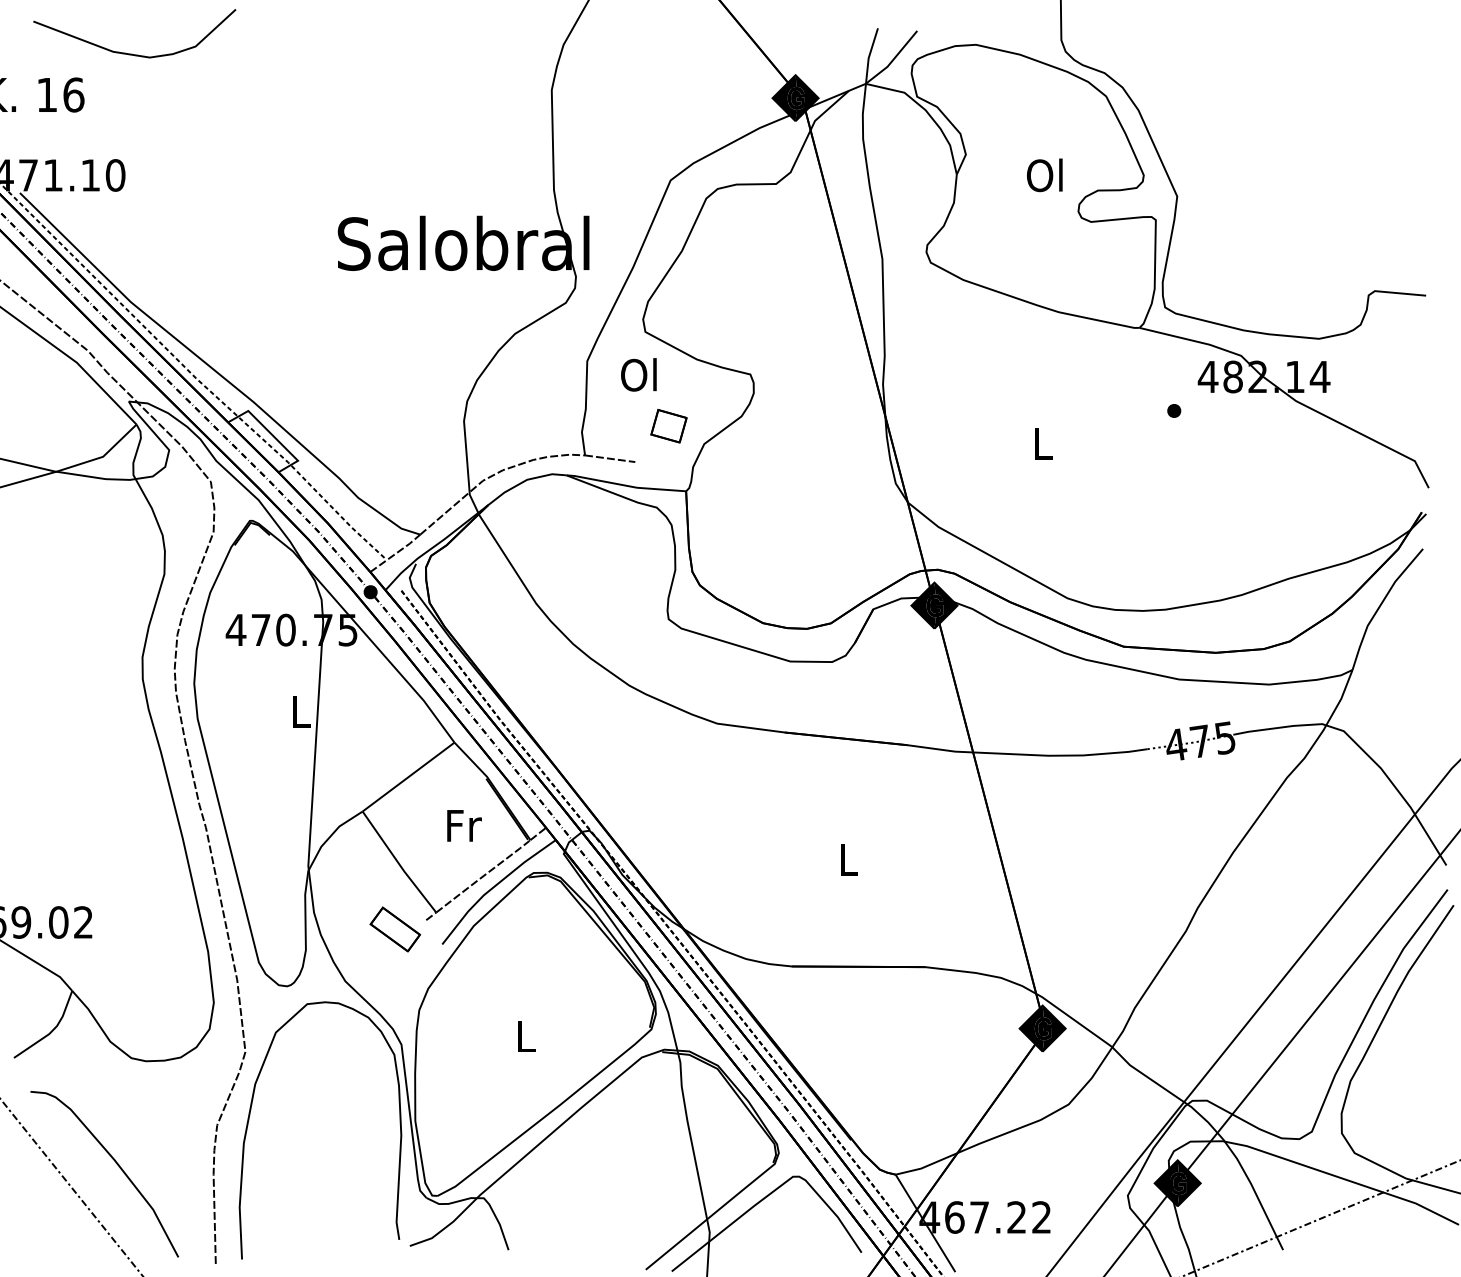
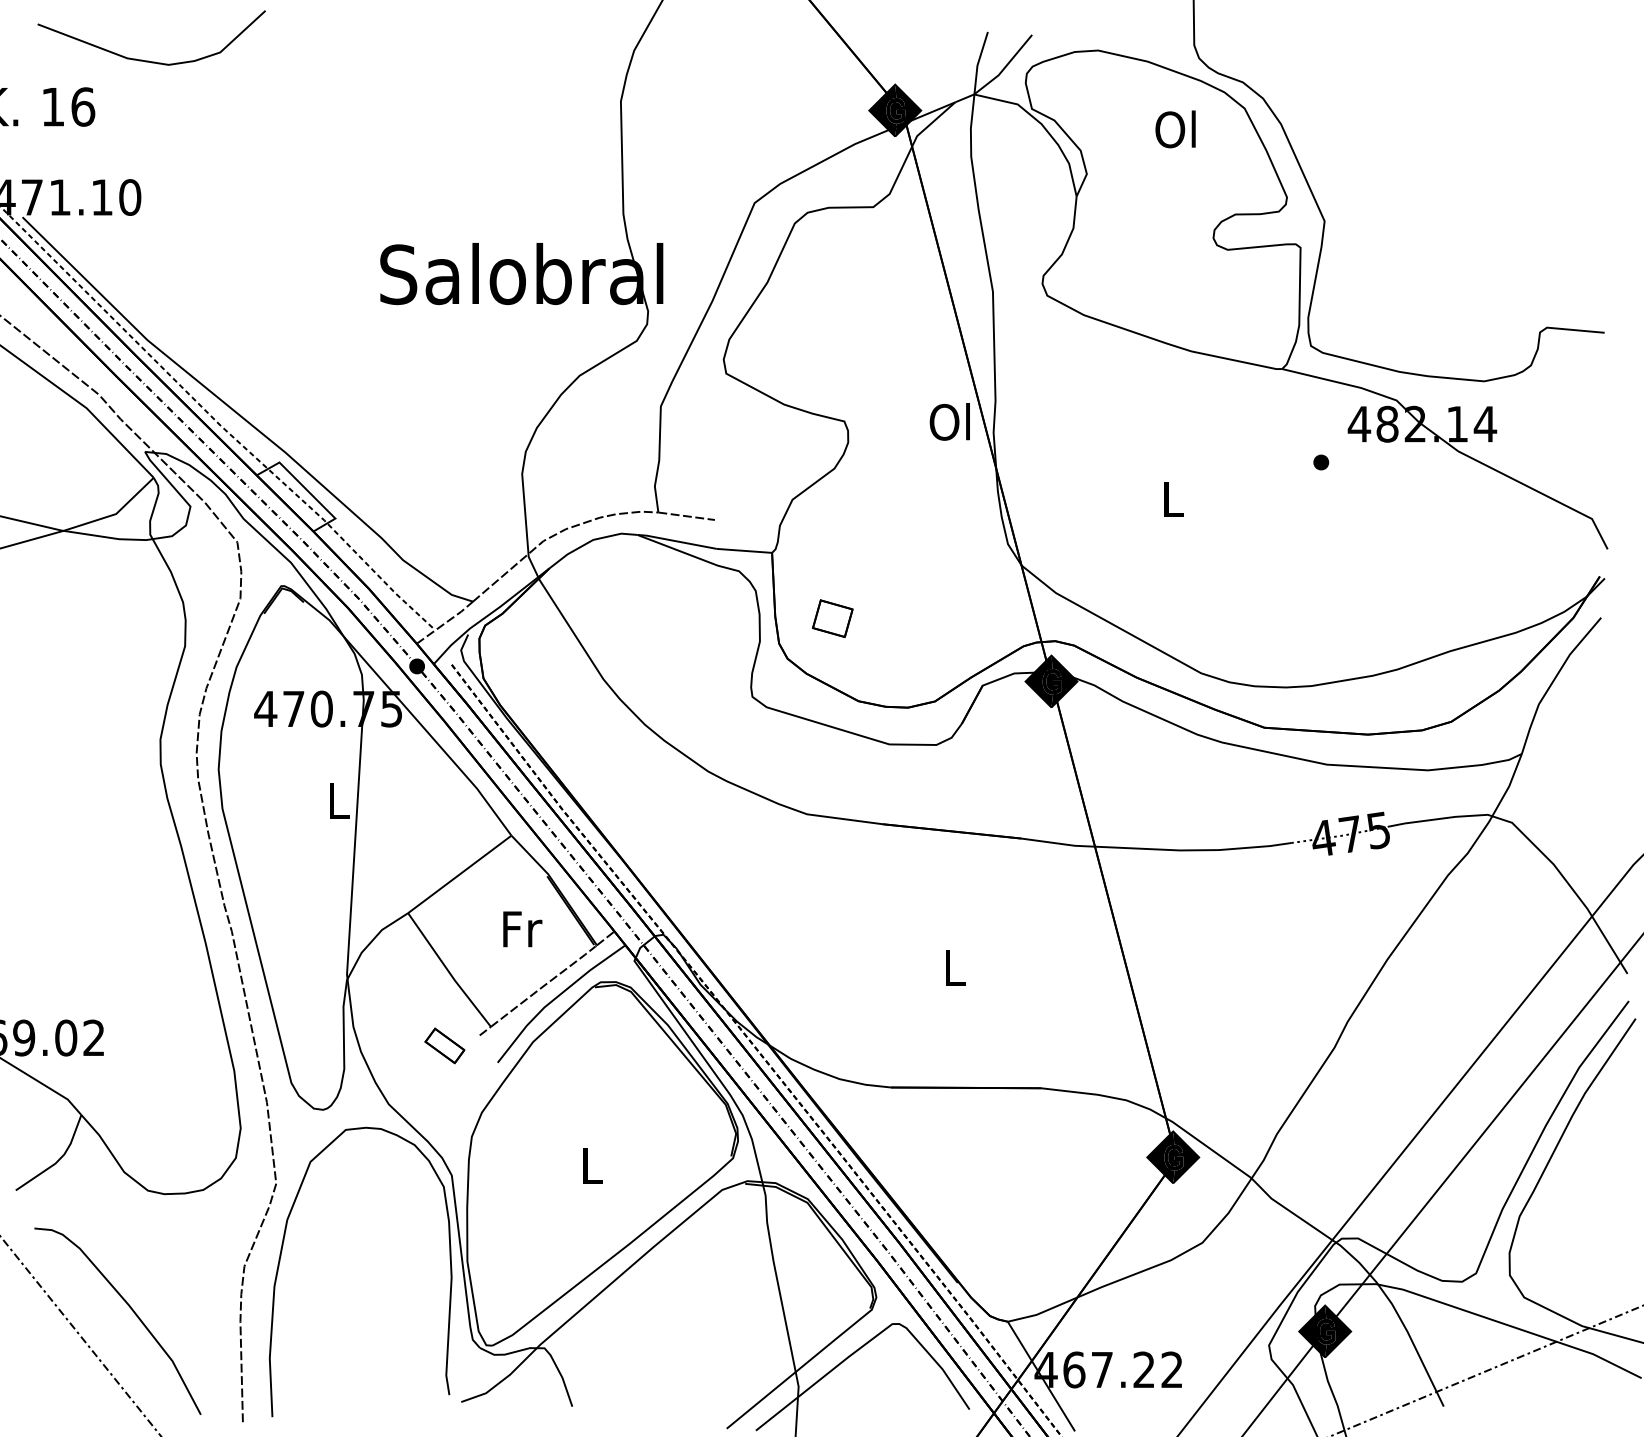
text: (1044, 175) -> (1175, 129), moved
text: (638, 374) -> (949, 421), moved
part: (668, 426) -> (832, 618), moved
part: (394, 929) -> (444, 1045), size x0.7

